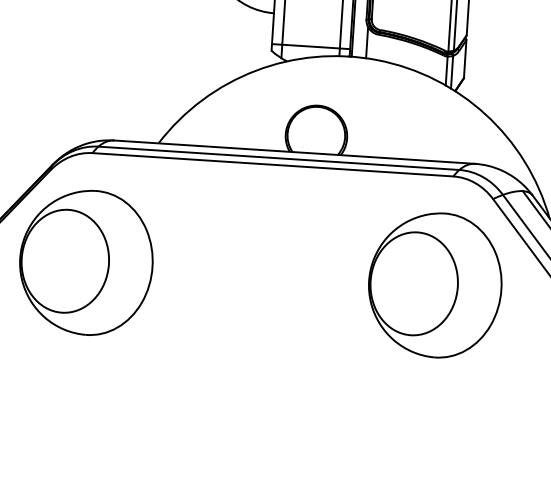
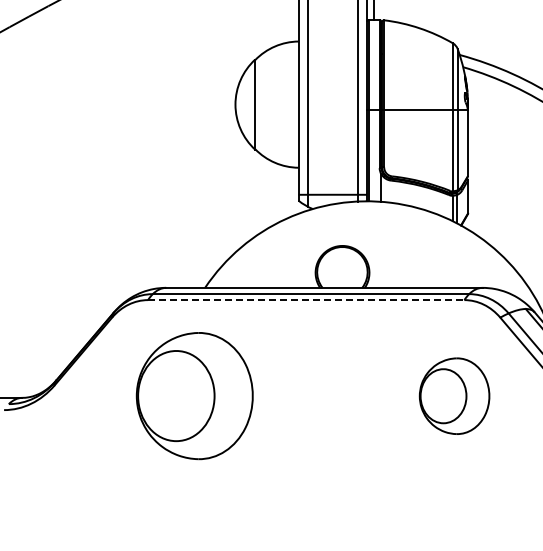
line: (273, 165) -> (306, 300), solid -> dashed
part: (86, 263) -> (194, 396), moved
part: (435, 285) -> (454, 396), size x0.6

